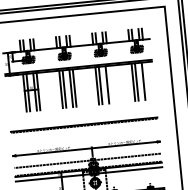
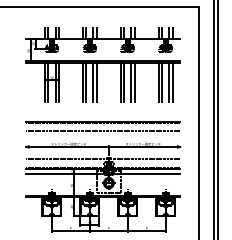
line: (146, 80) -> (172, 82), added
line: (110, 84) -> (134, 82), added
line: (85, 134) -> (103, 131), added

